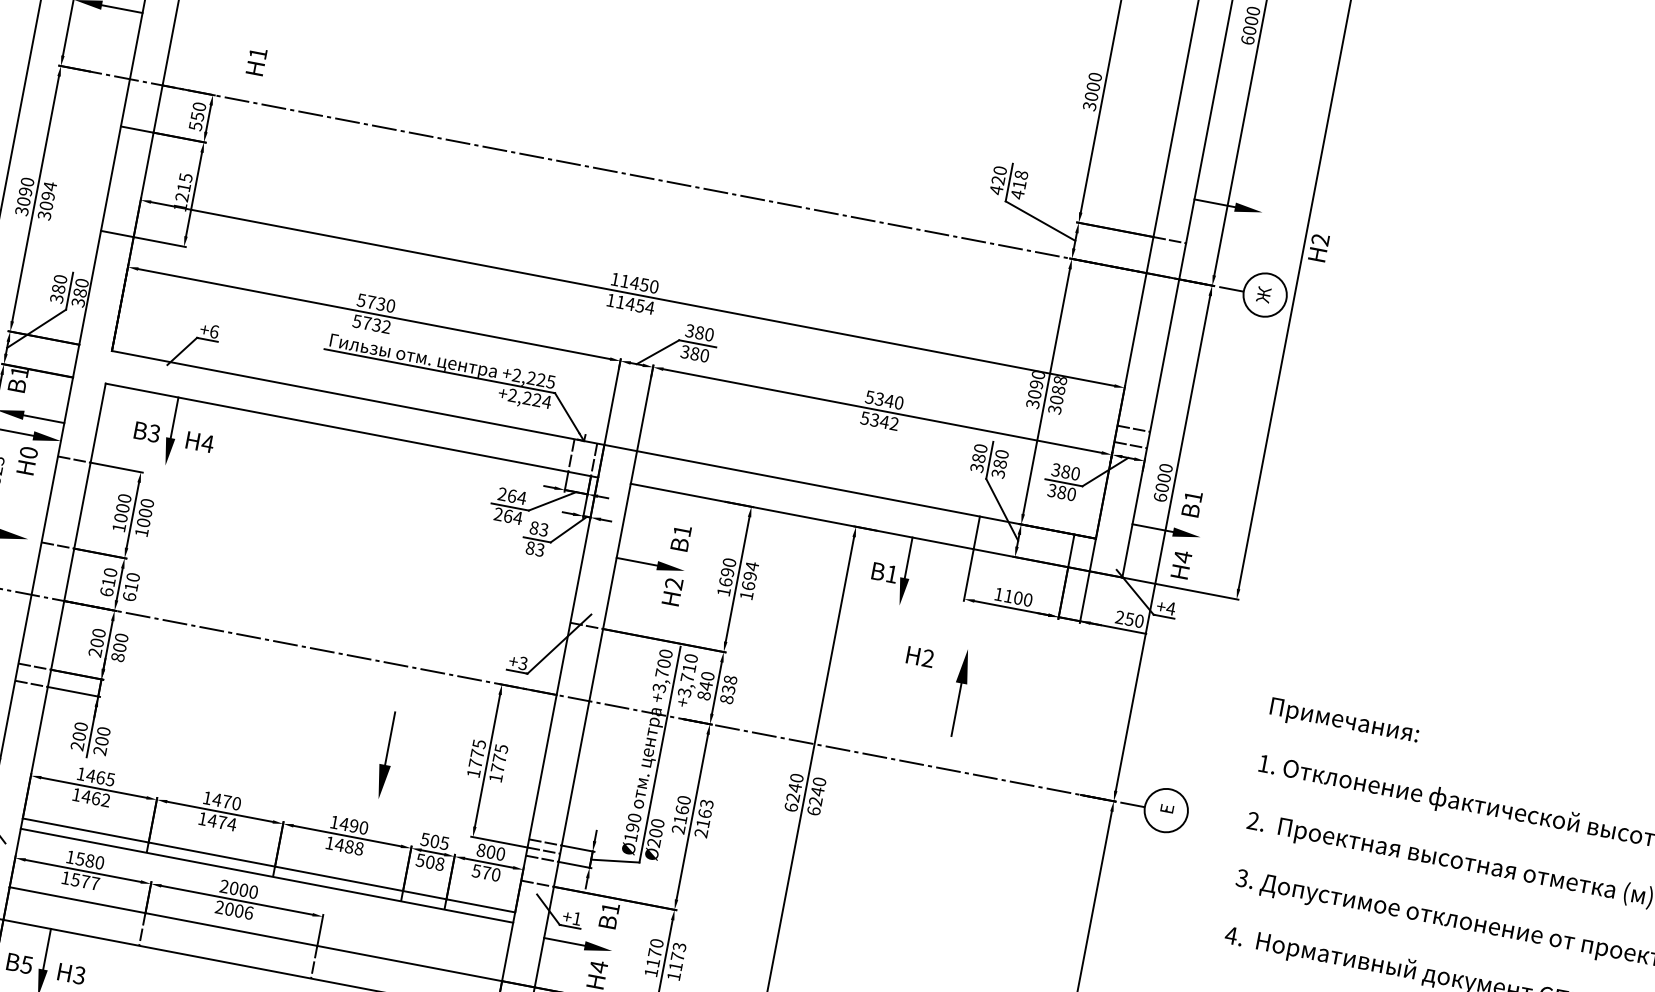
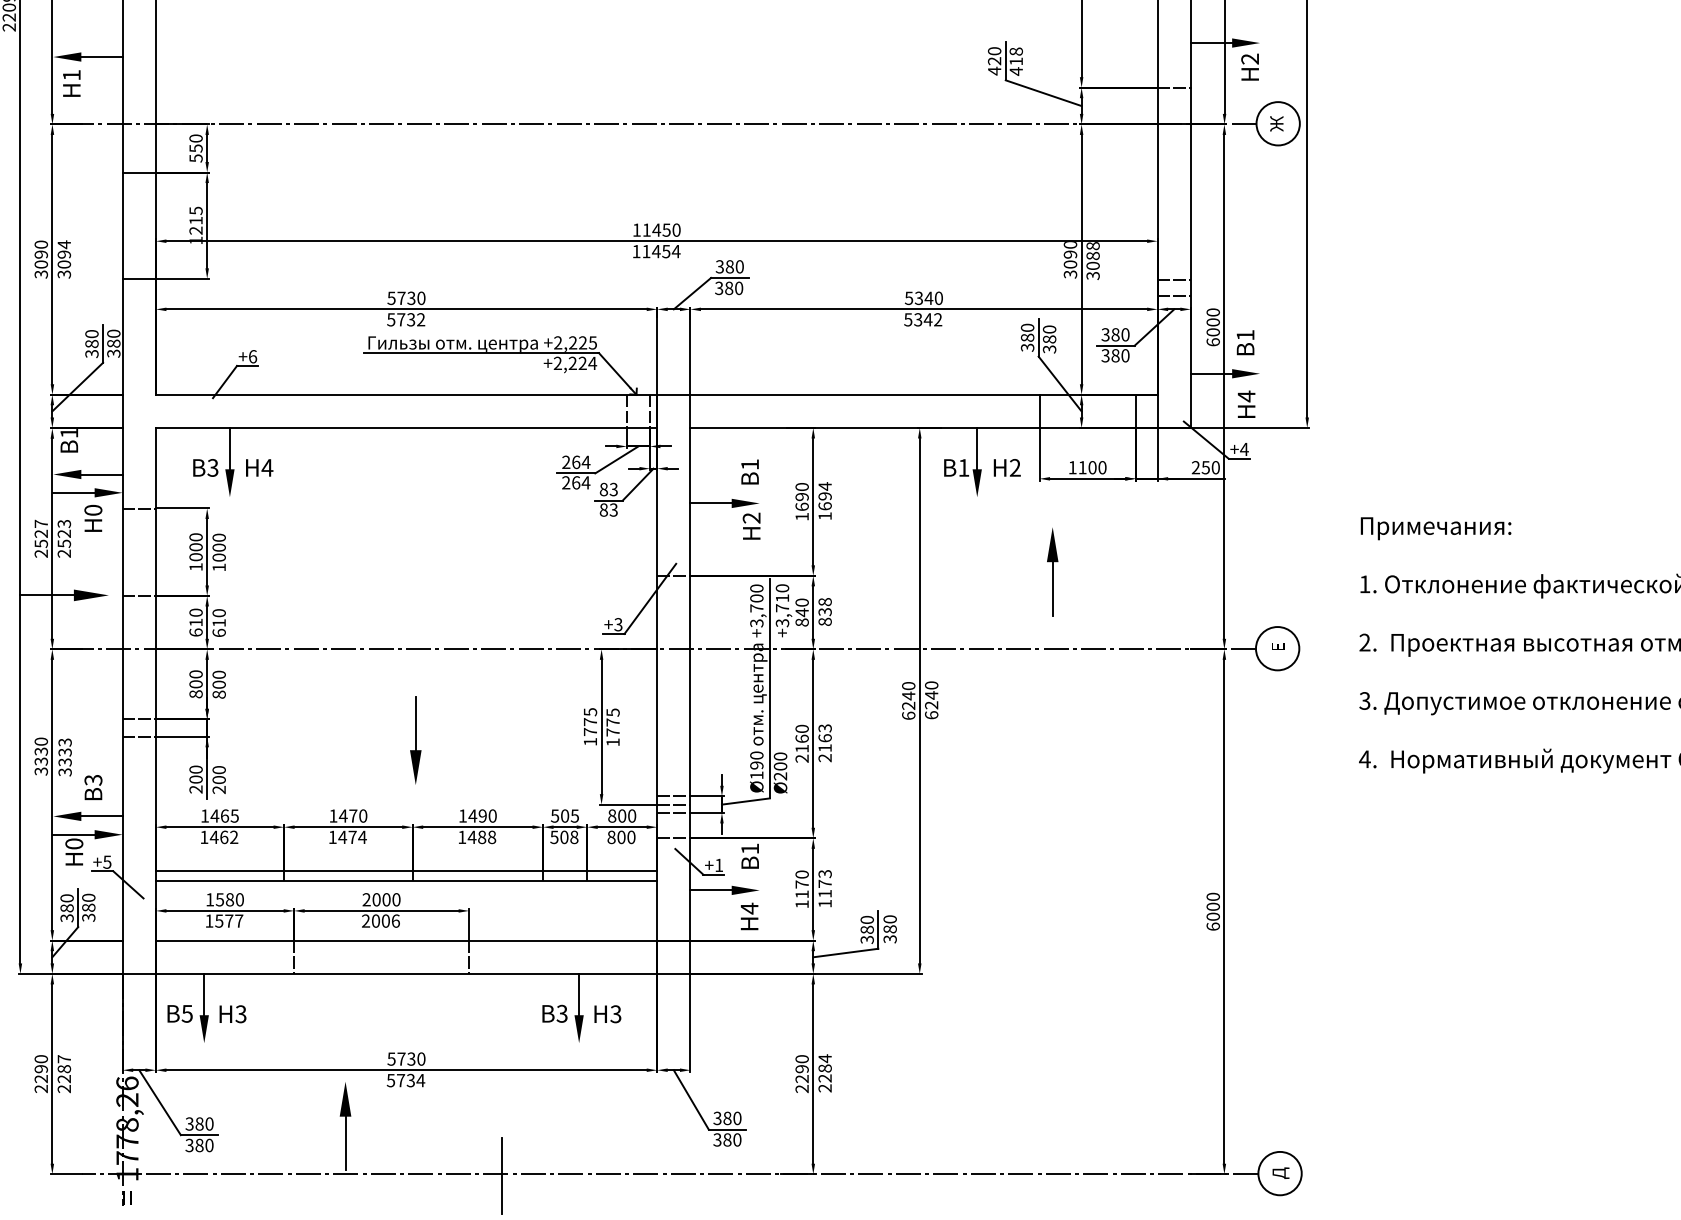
text: (256, 61) -> (71, 83), moved
text: (1318, 246) -> (1249, 66), moved
text: (94, 652) -> (195, 694), 200 -> 800
text: (919, 656) -> (1006, 467), moved
part: (386, 755) -> (415, 740), moved
text: (481, 872) -> (616, 837), 570 -> 800

